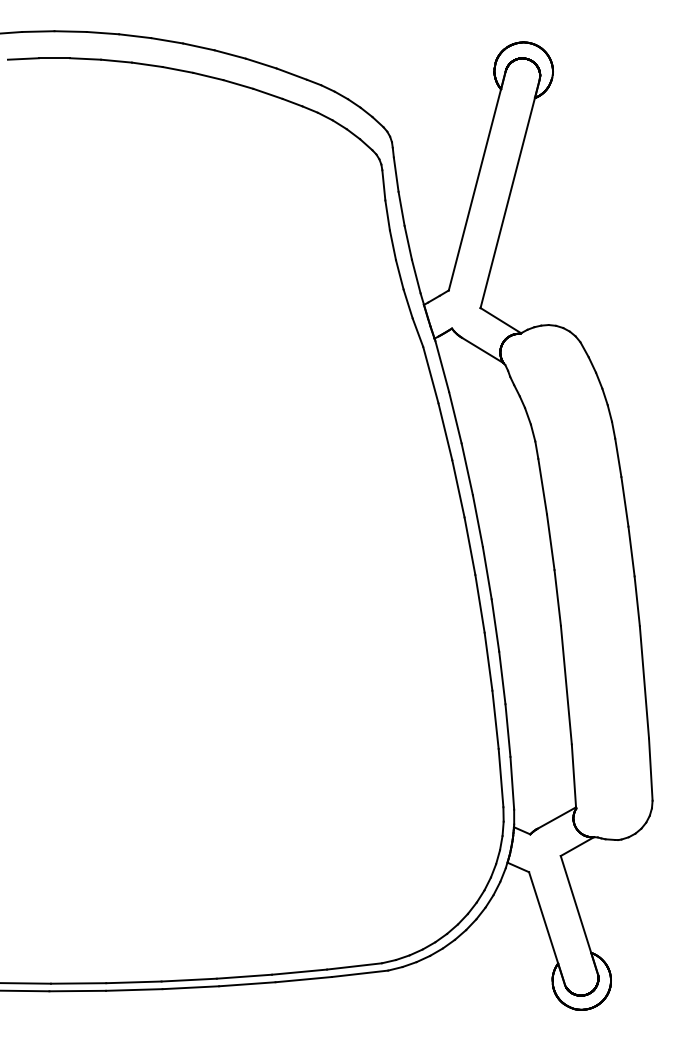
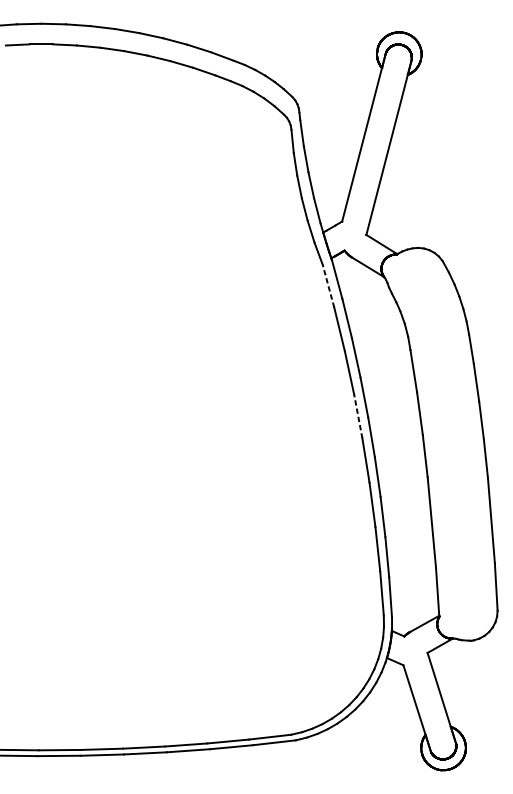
line: (430, 374) -> (328, 285), solid -> dashed
line: (469, 545) -> (357, 416), solid -> dashed

